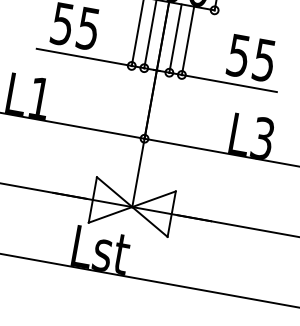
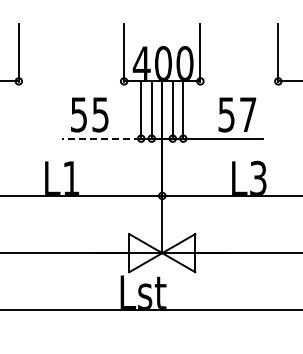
line: (84, 57) -> (101, 138), solid -> dashed
text: (264, 60) -> (248, 114), 55 -> 57

